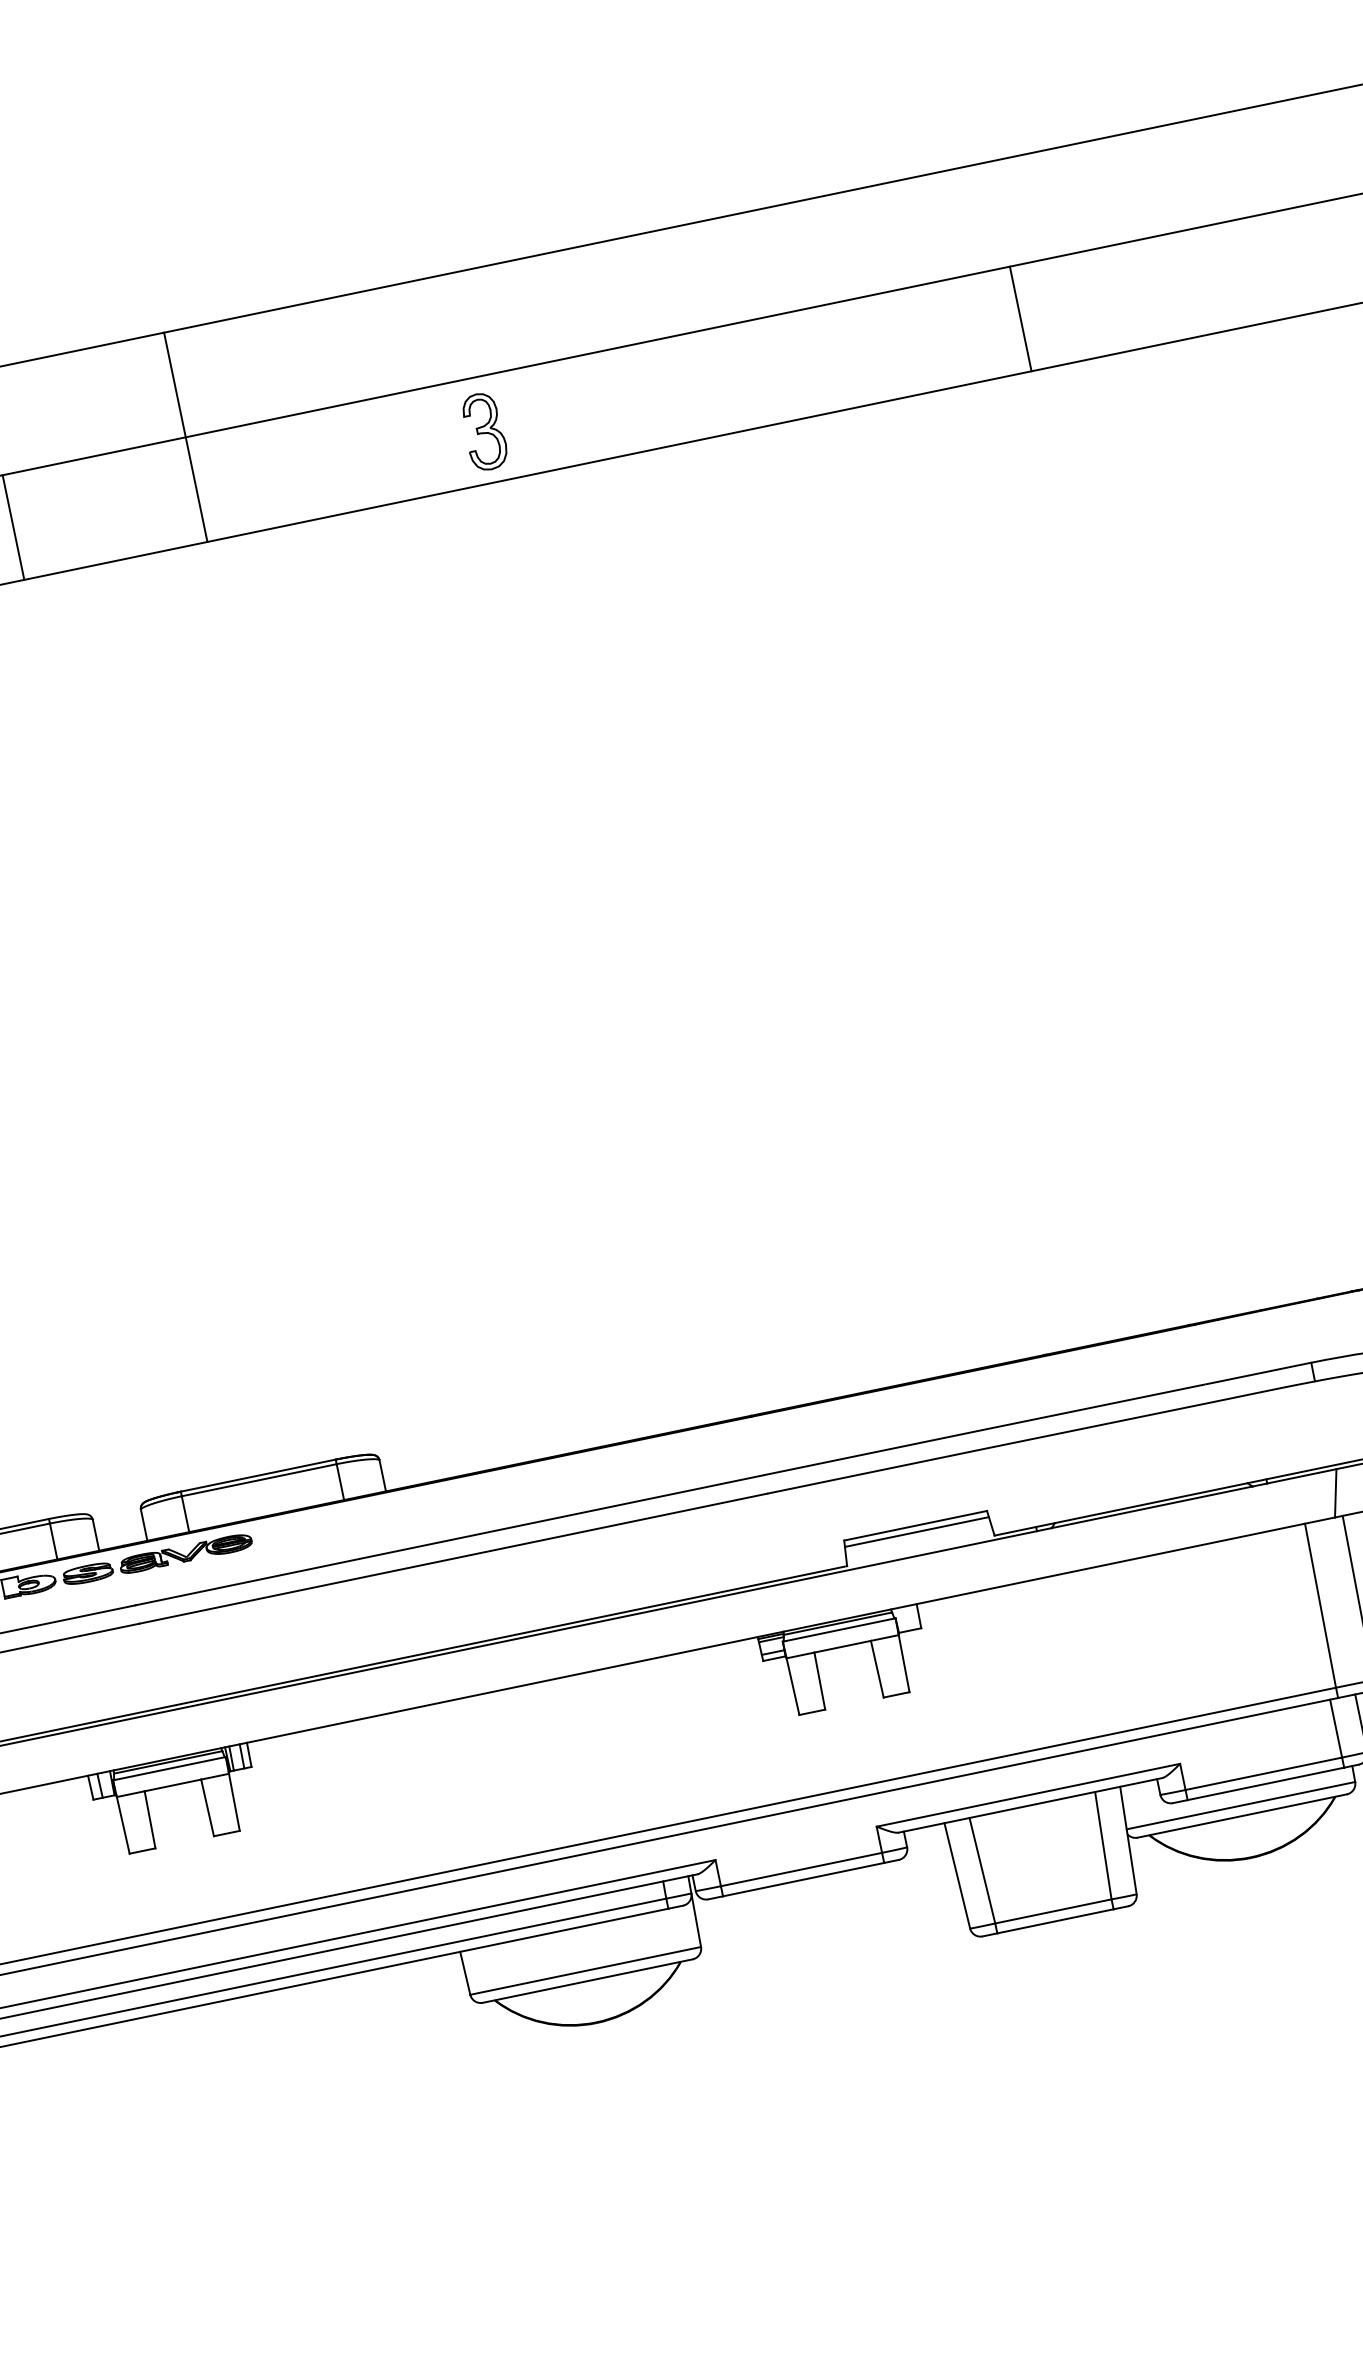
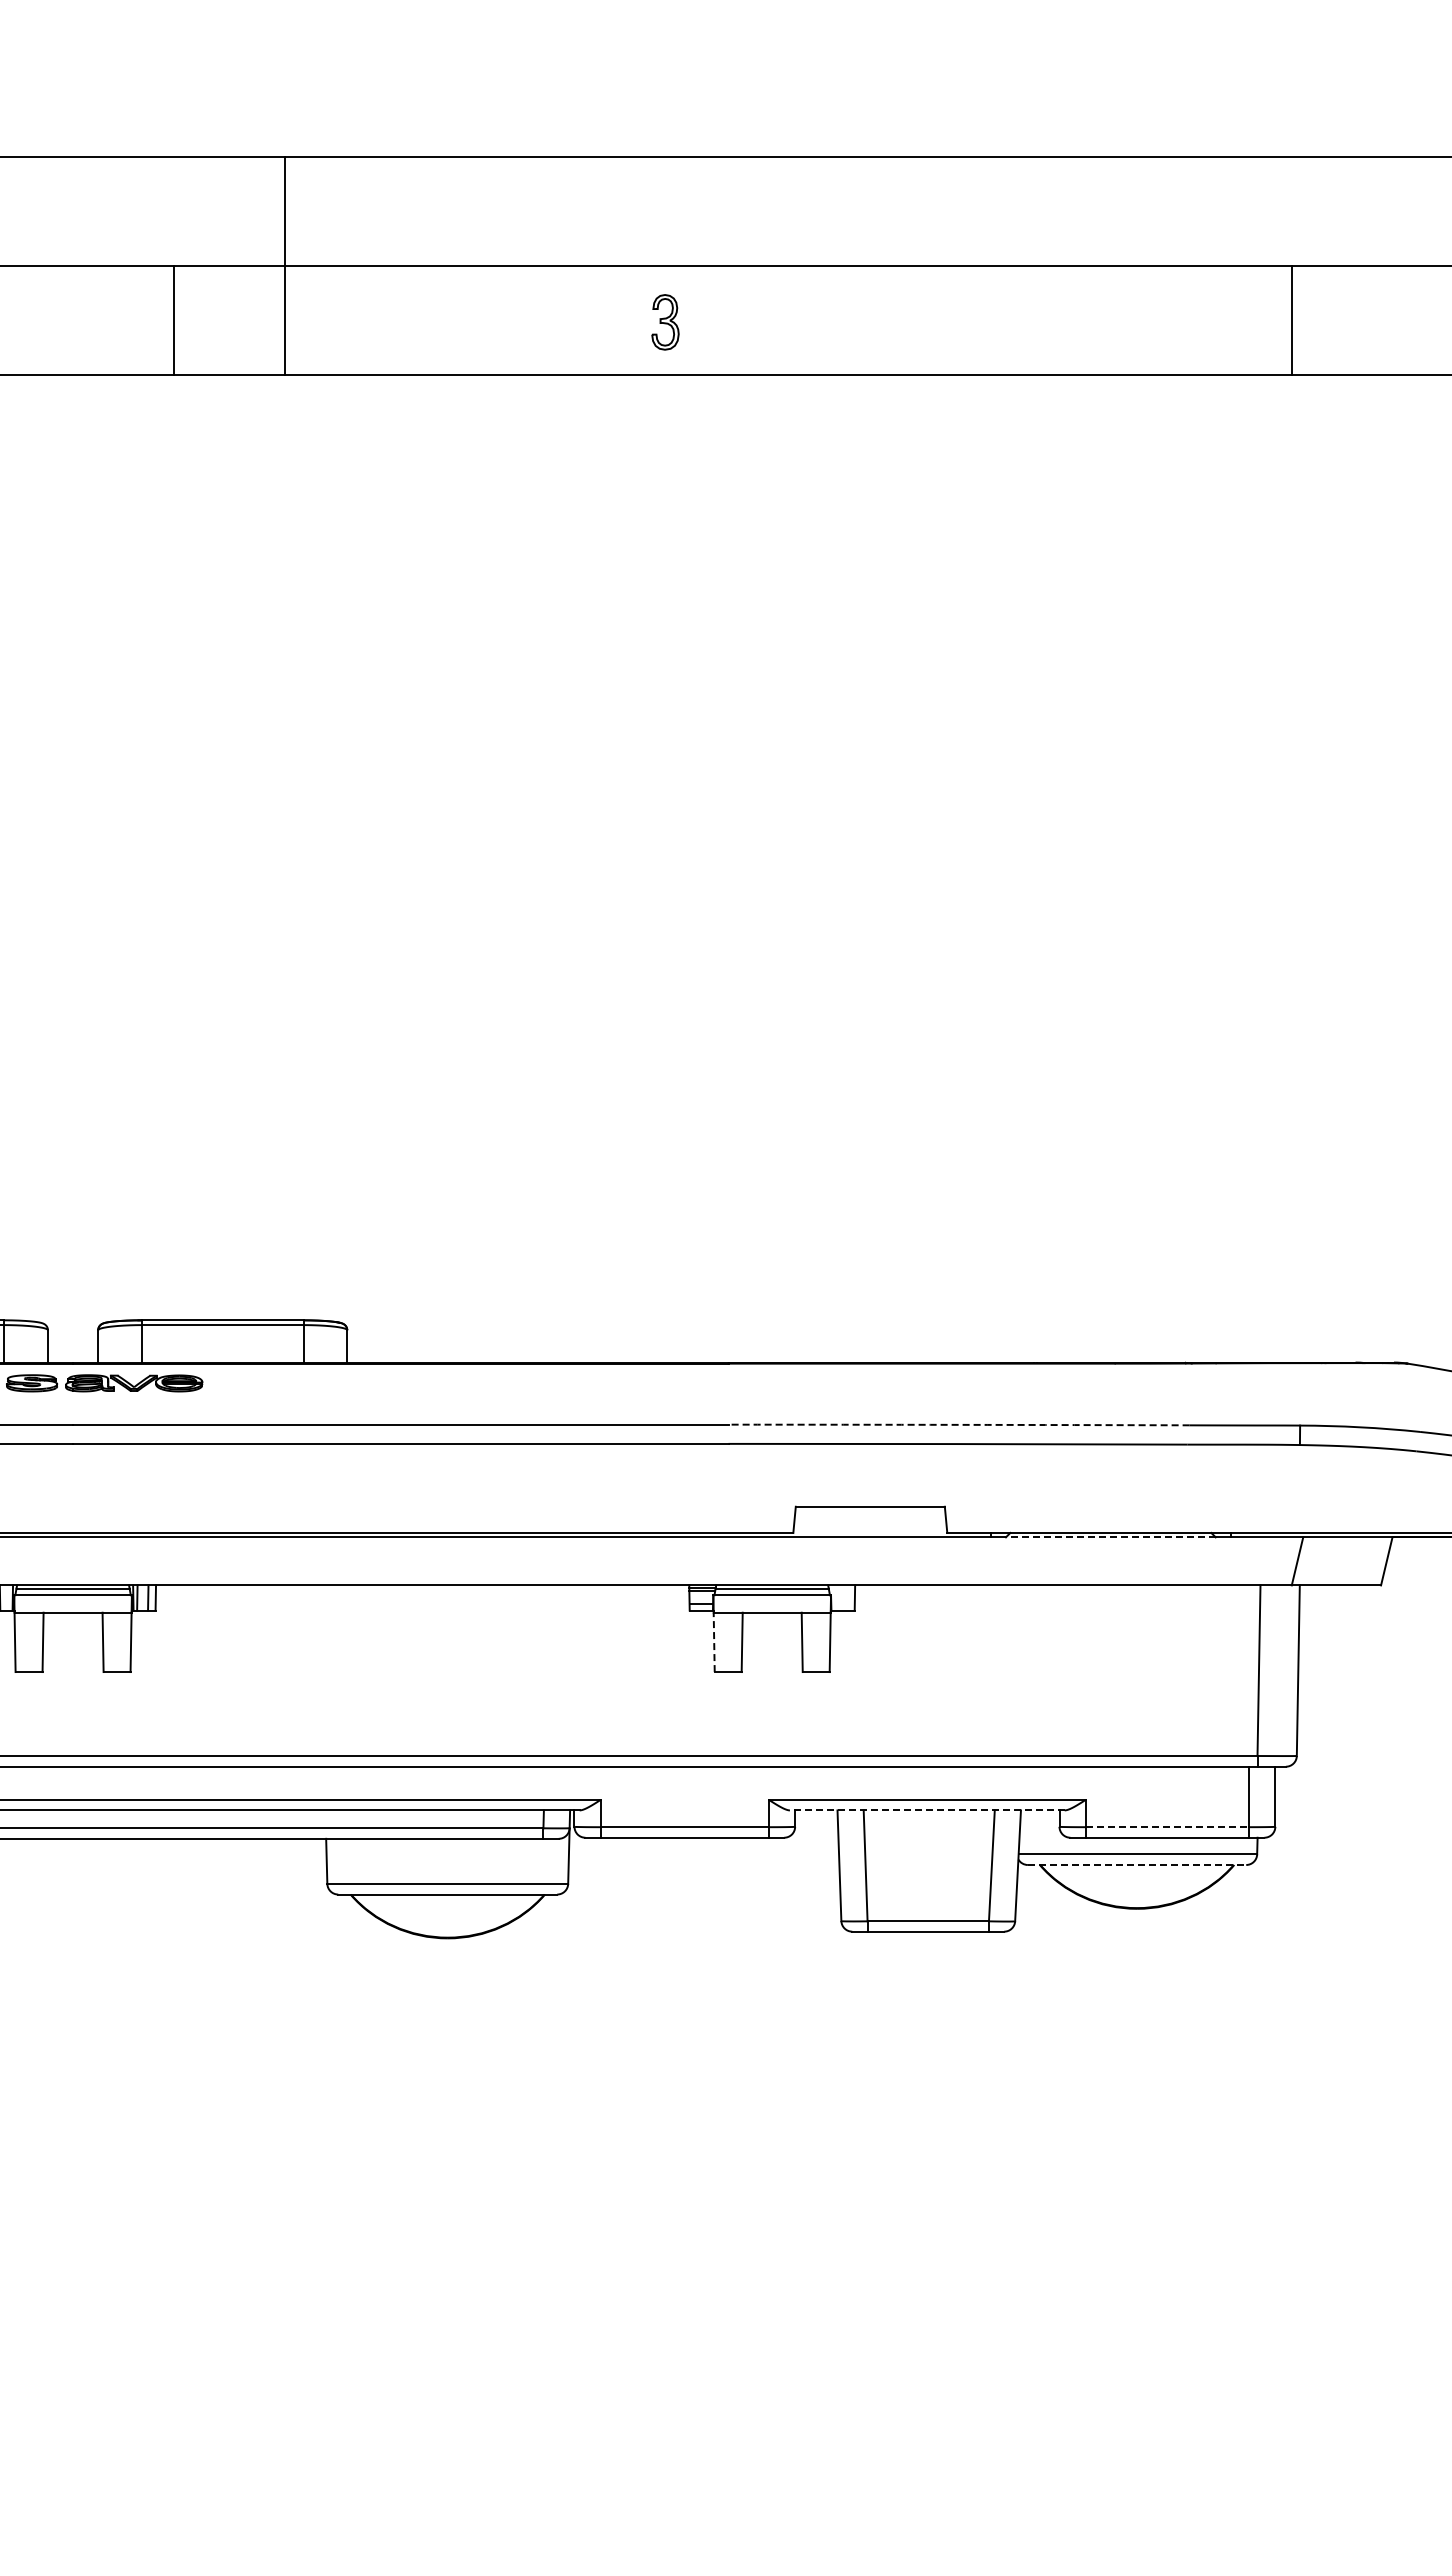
line: (1020, 318) -> (1291, 320), moved
part: (484, 431) -> (665, 322), size x0.7
line: (185, 436) -> (285, 265), moved
arc: (984, 1429) -> (959, 1424), solid -> dashed
line: (1151, 1507) -> (1110, 1537), solid -> dashed
line: (917, 1532) -> (870, 1513), removed
line: (793, 1686) -> (714, 1642), solid -> dashed
line: (1263, 1774) -> (1167, 1827), solid -> dashed
line: (1029, 1805) -> (926, 1810), solid -> dashed
line: (1242, 1815) -> (1137, 1864), solid -> dashed

